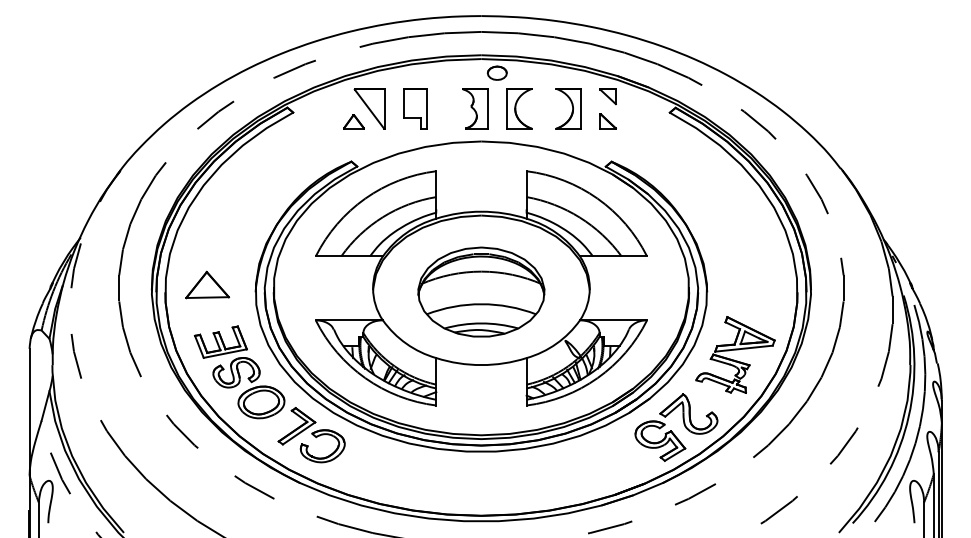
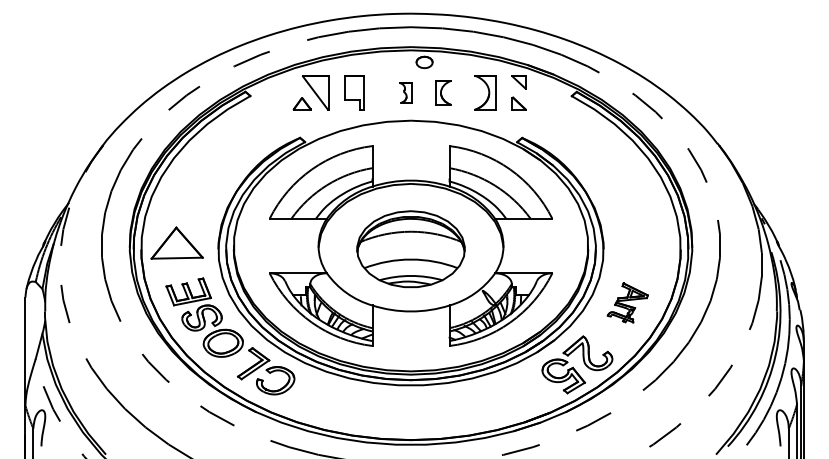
part: (475, 108) -> (405, 92), size x0.6
part: (519, 108) -> (443, 92), size x0.7
part: (207, 284) -> (177, 242), size x1.4
part: (735, 354) -> (627, 302), size x0.6

